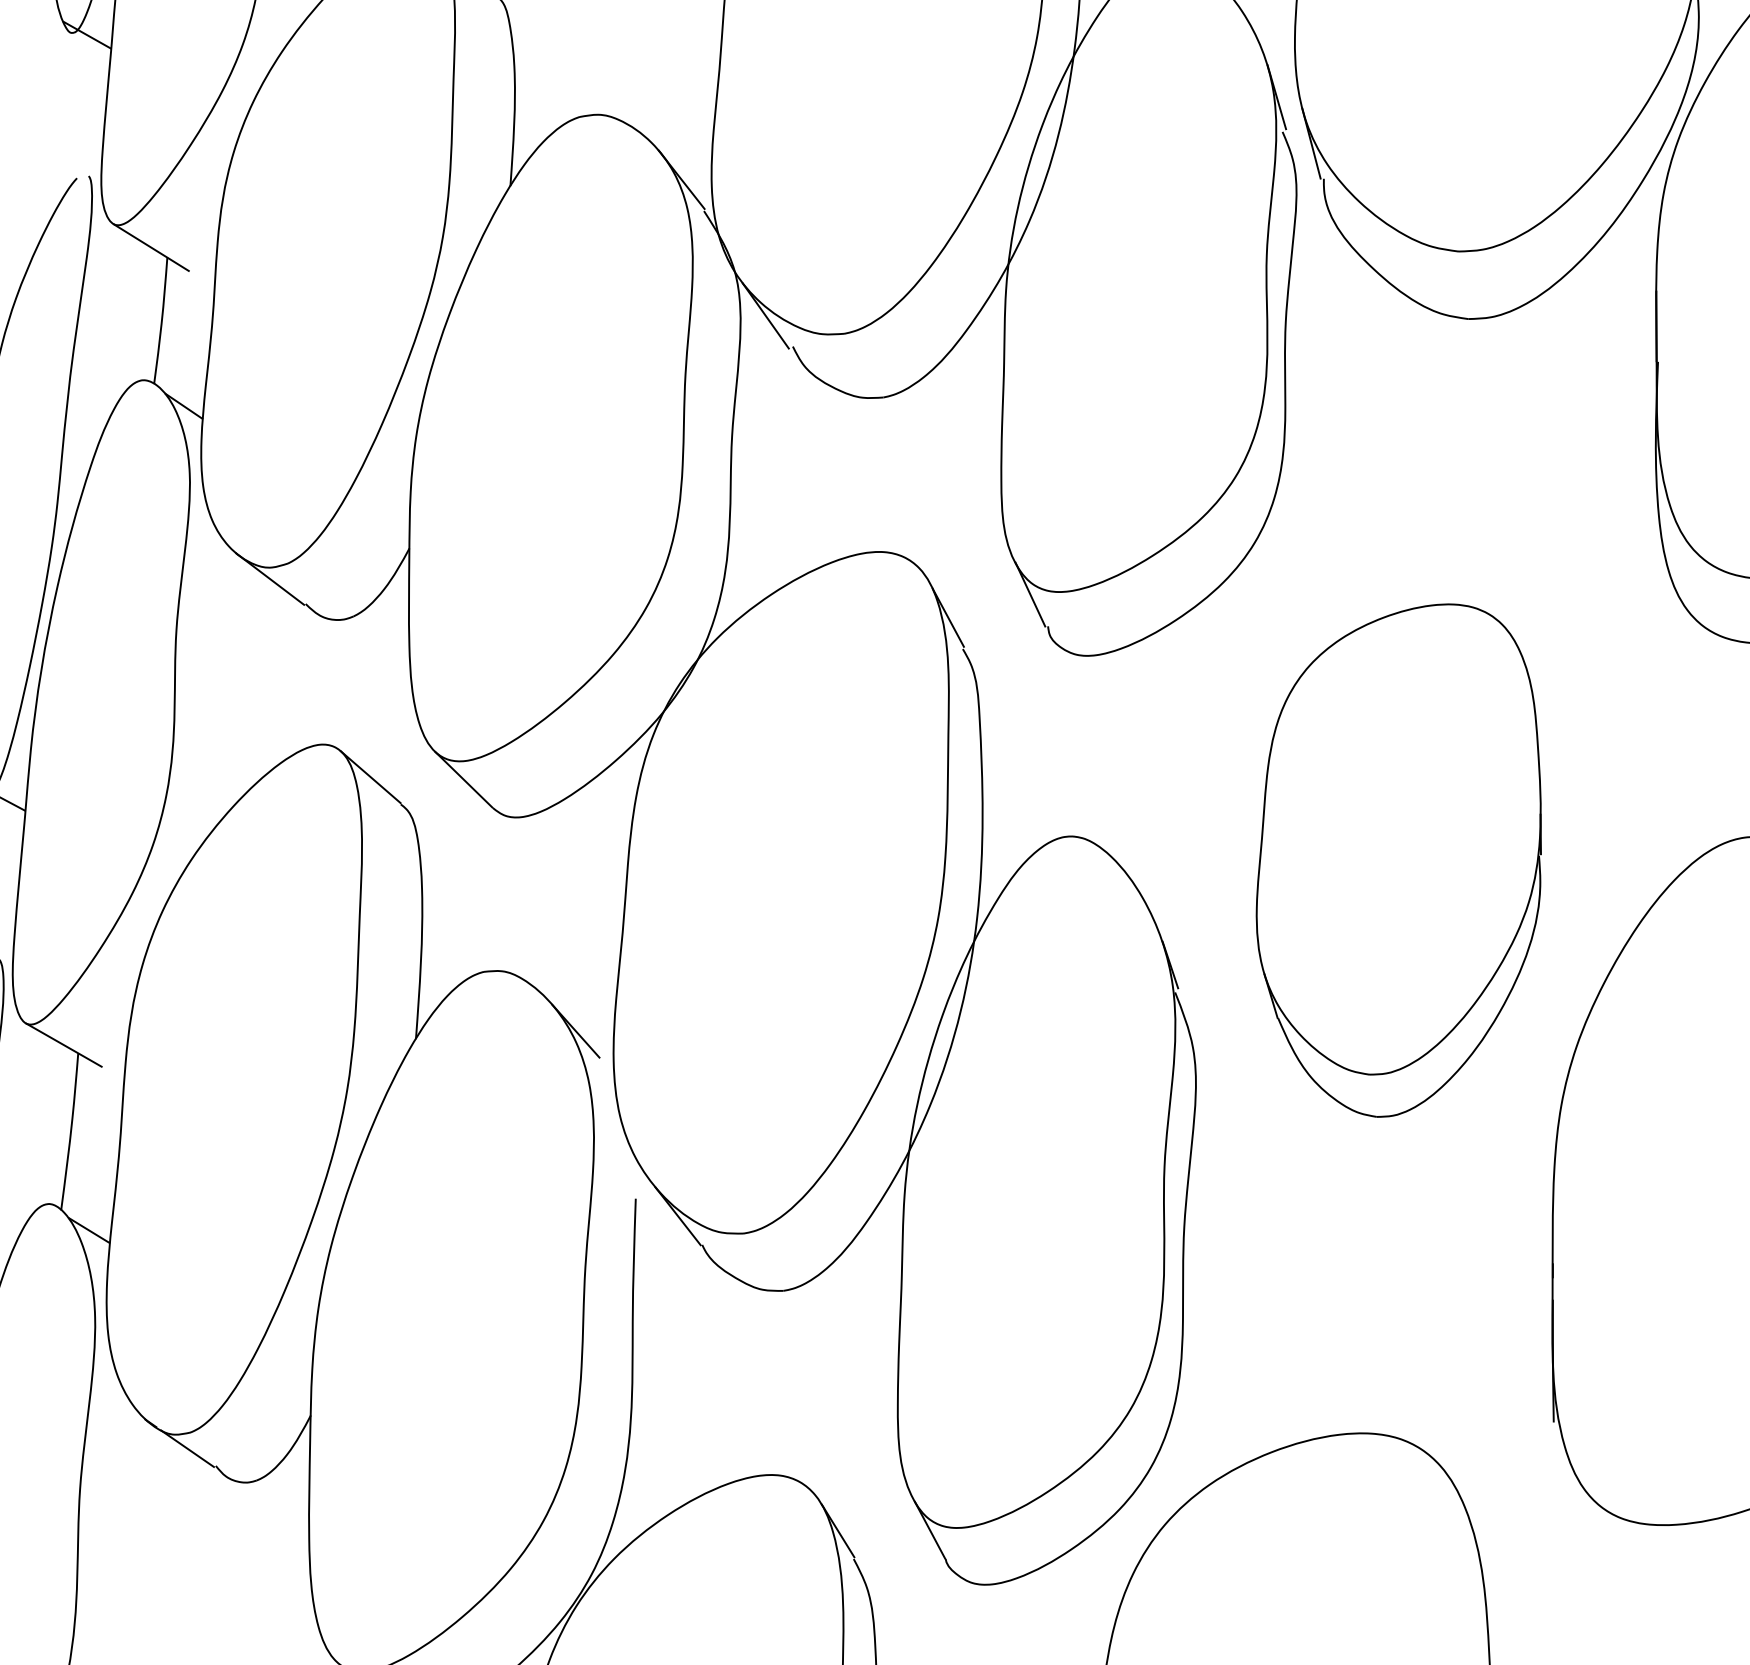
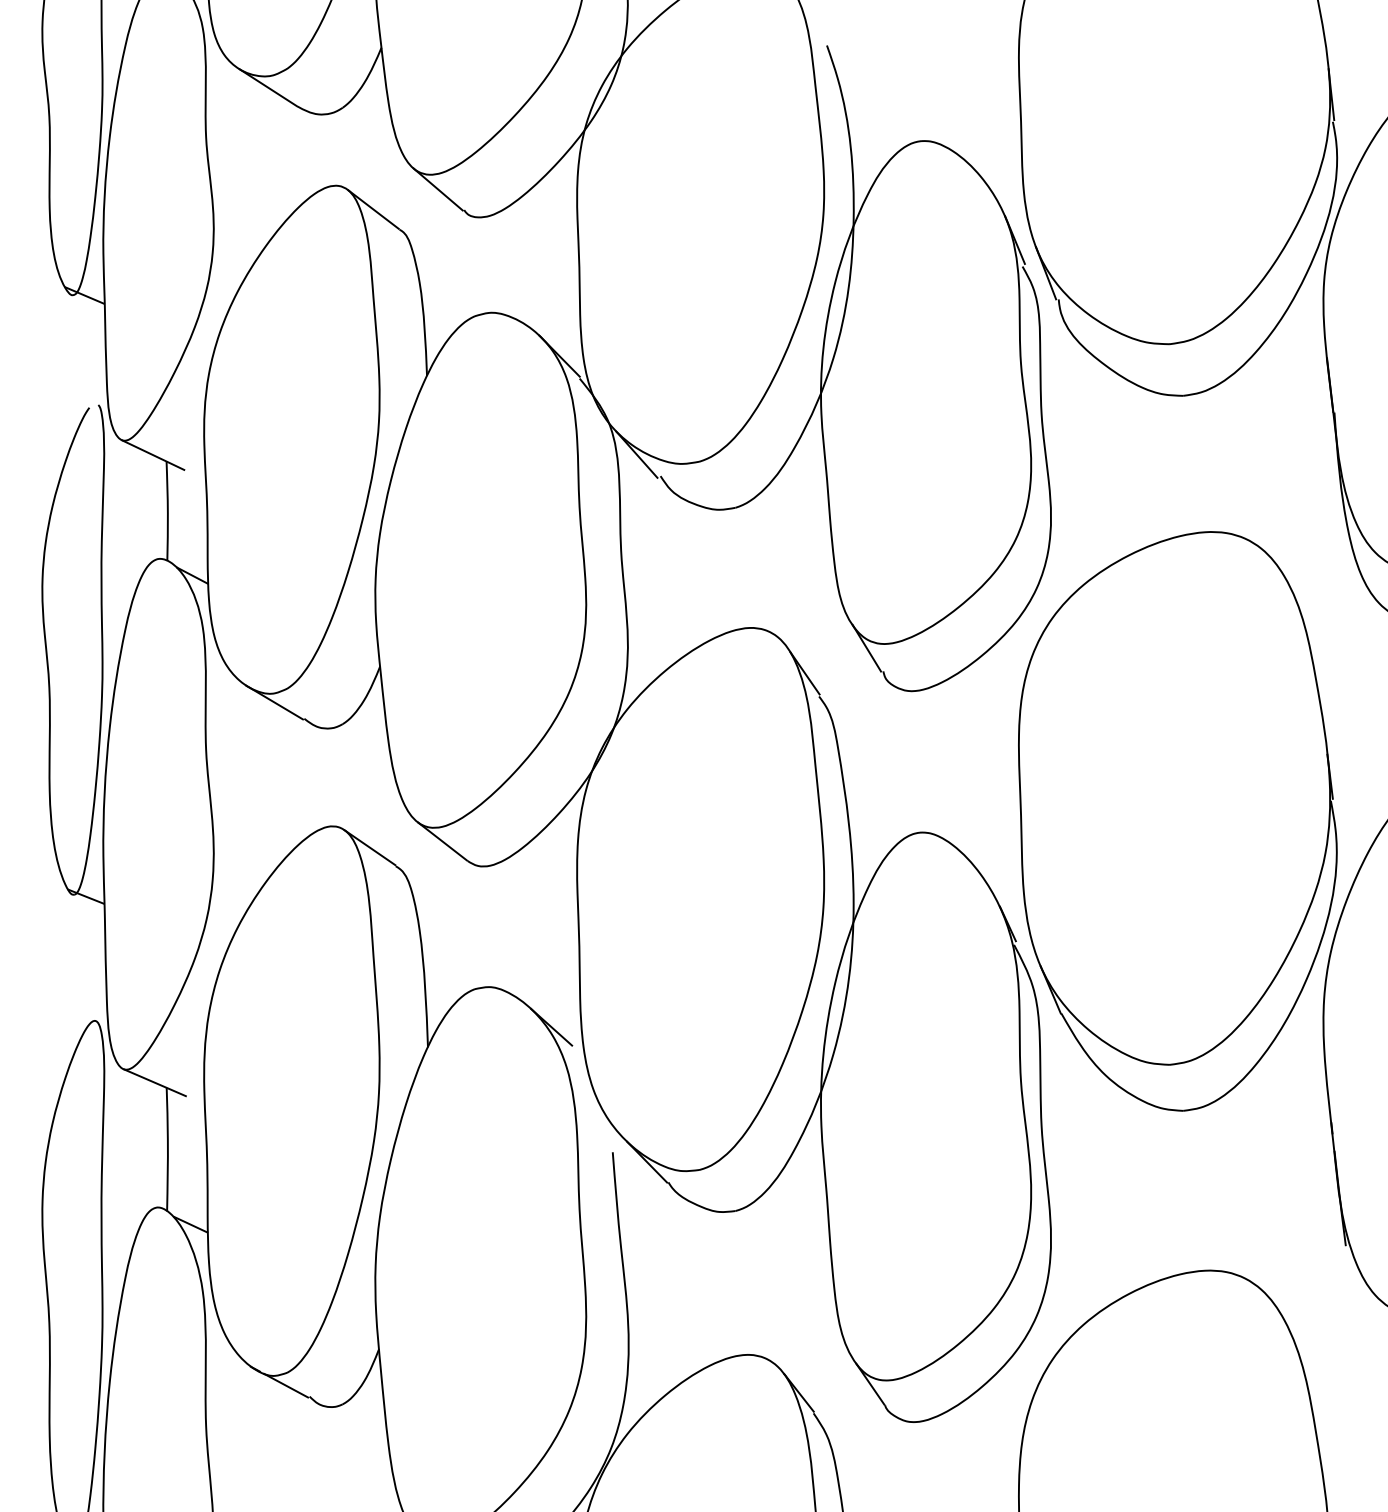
part: (1400, 858) -> (1177, 821), size x1.43

